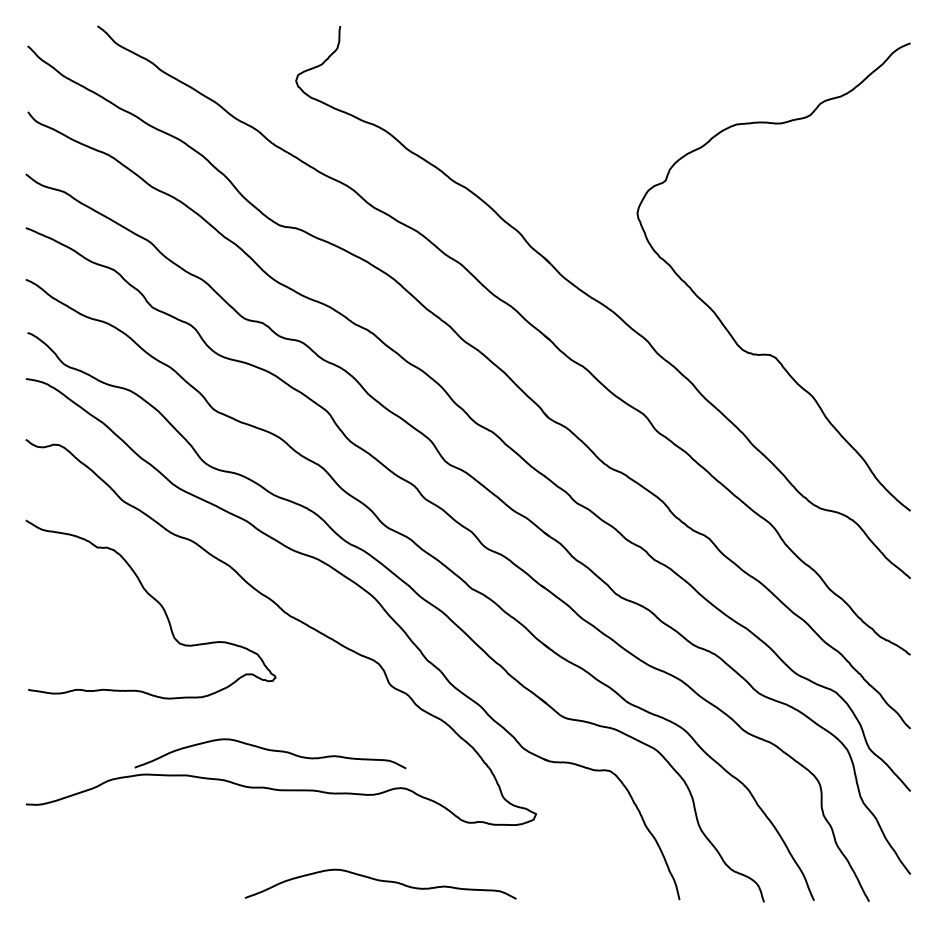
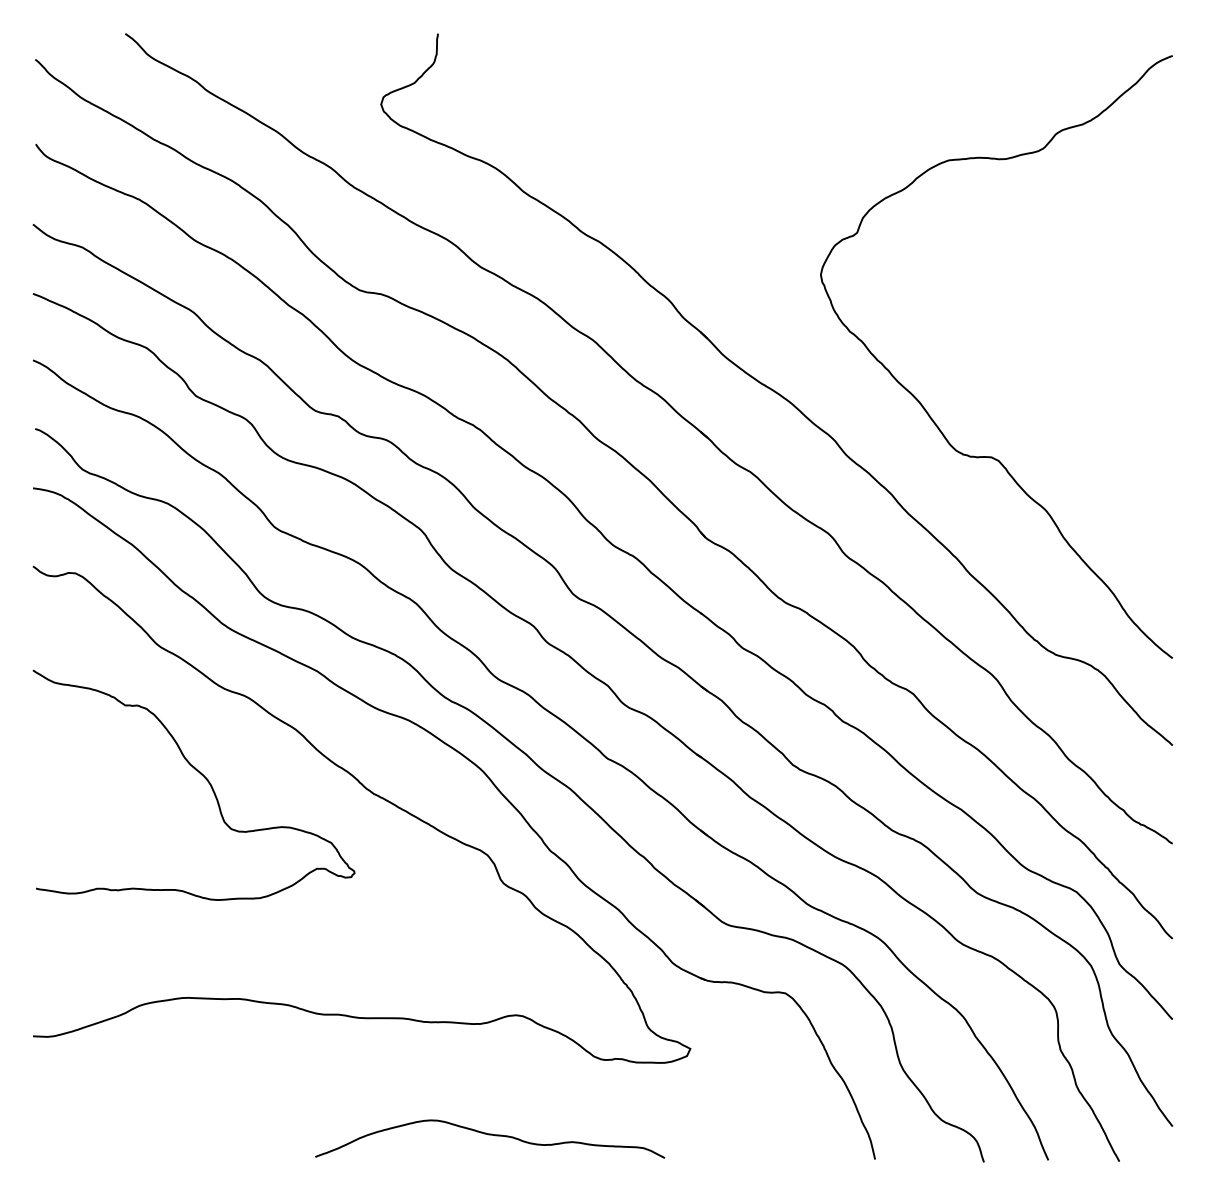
curve: (270, 751) -> (348, 967), removed

